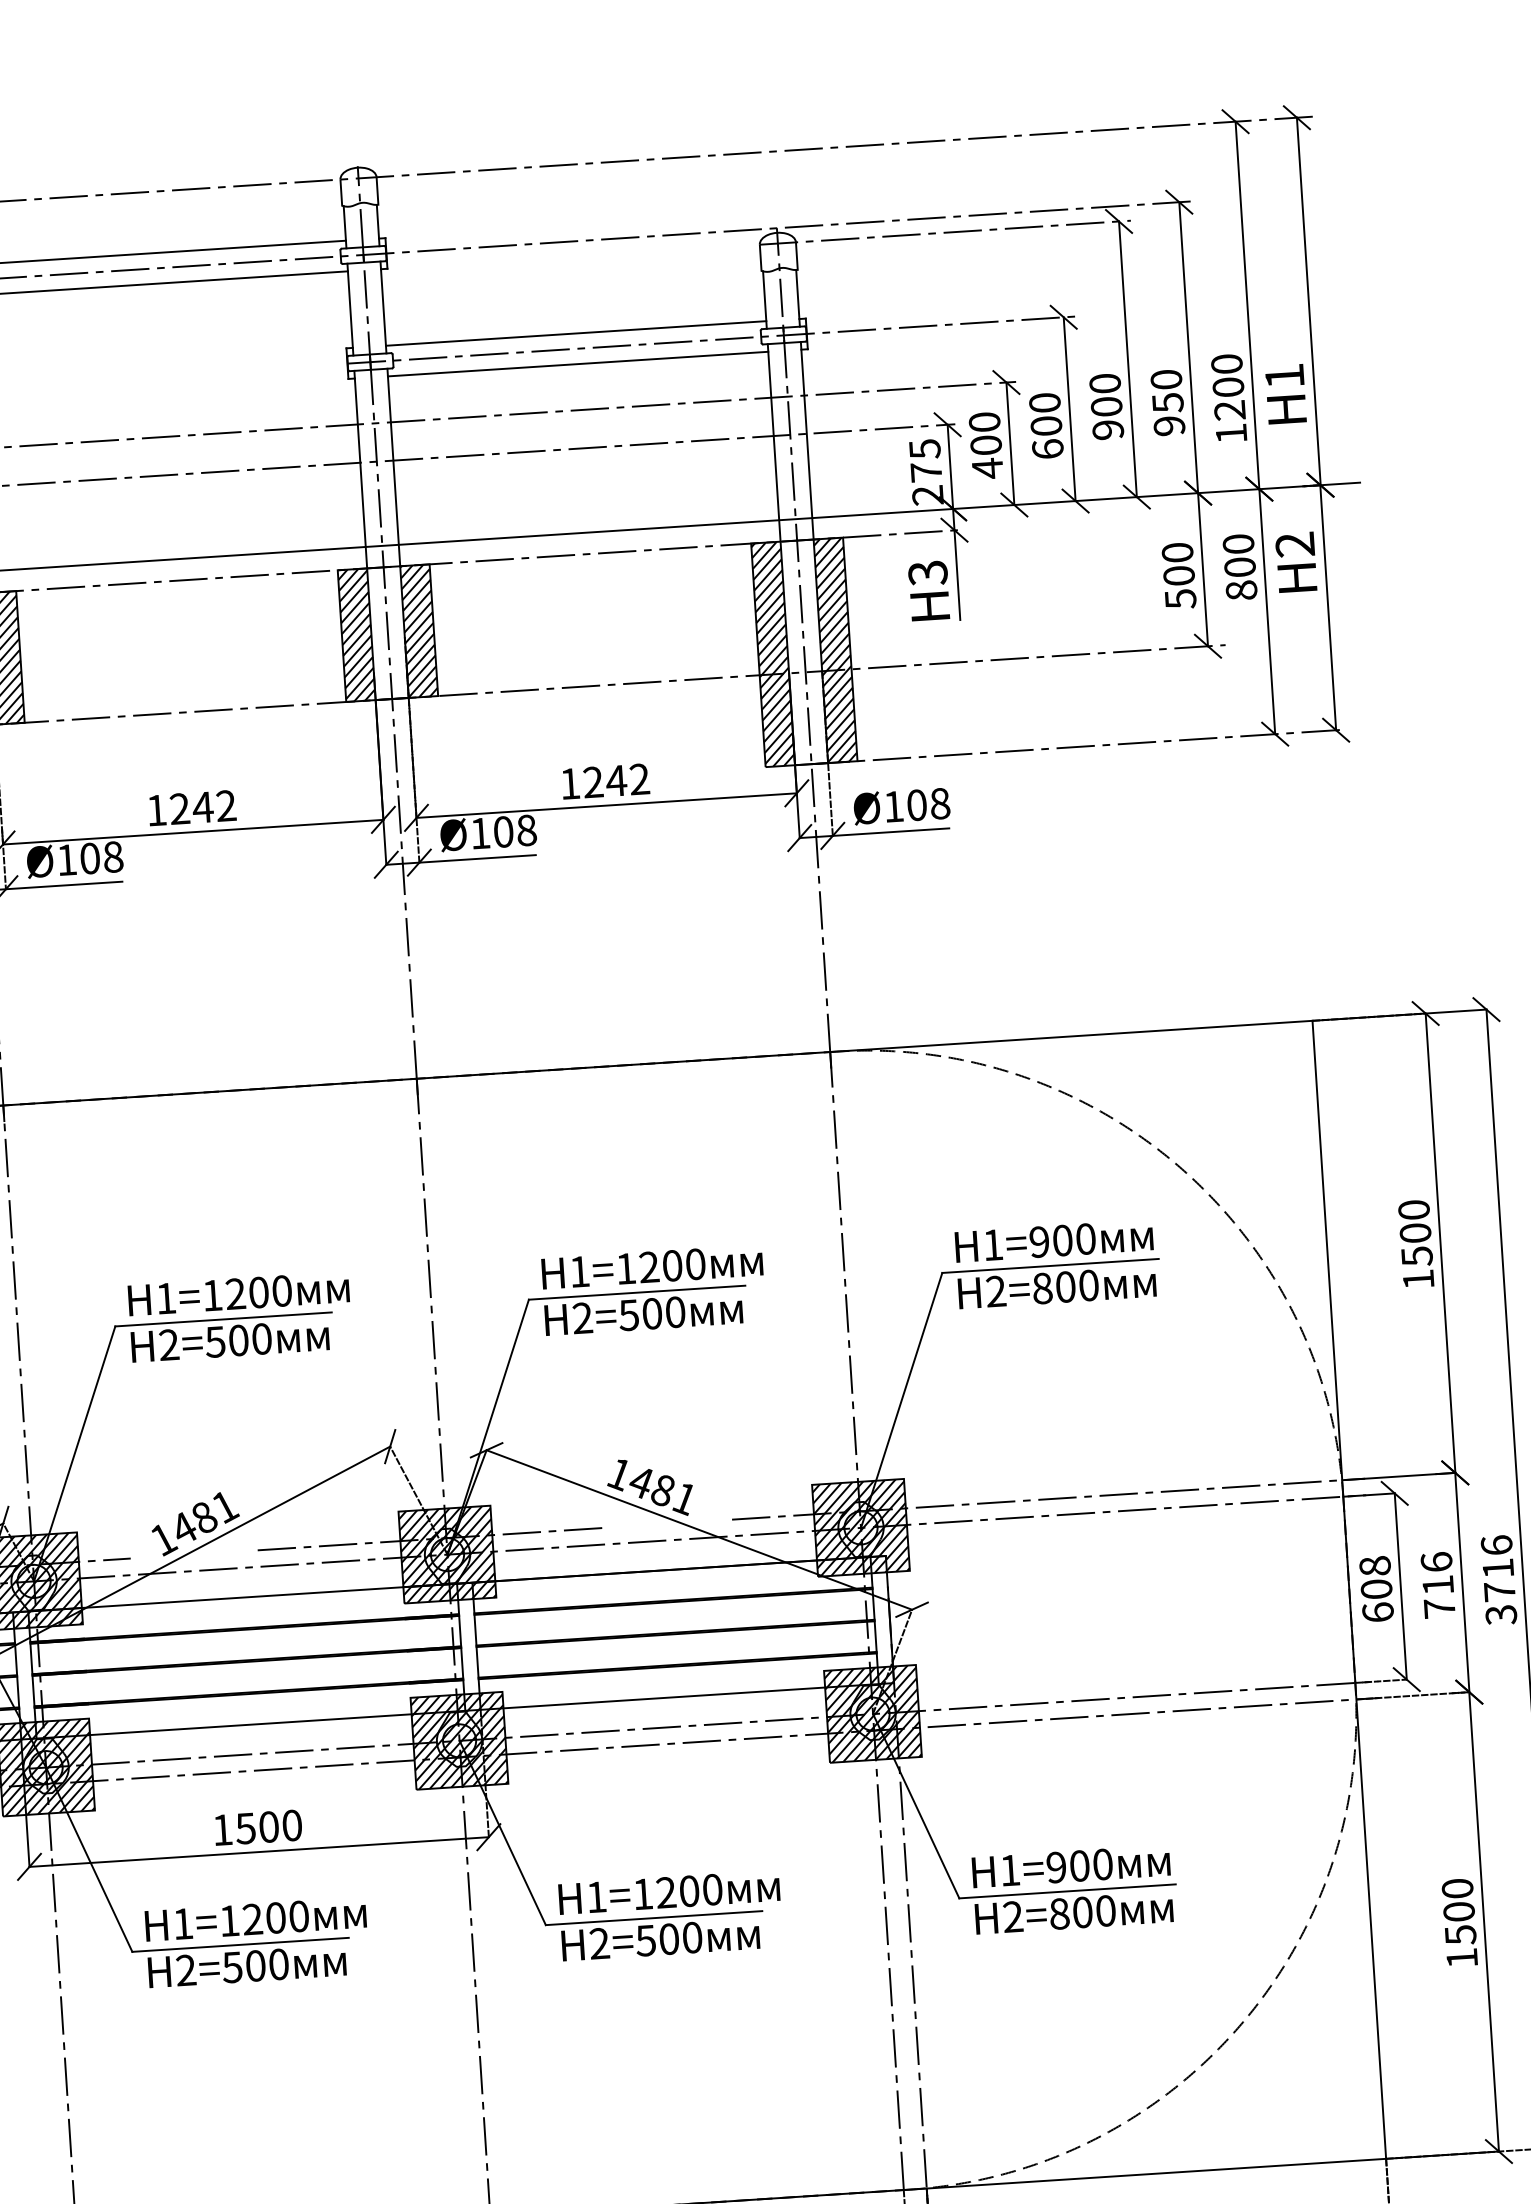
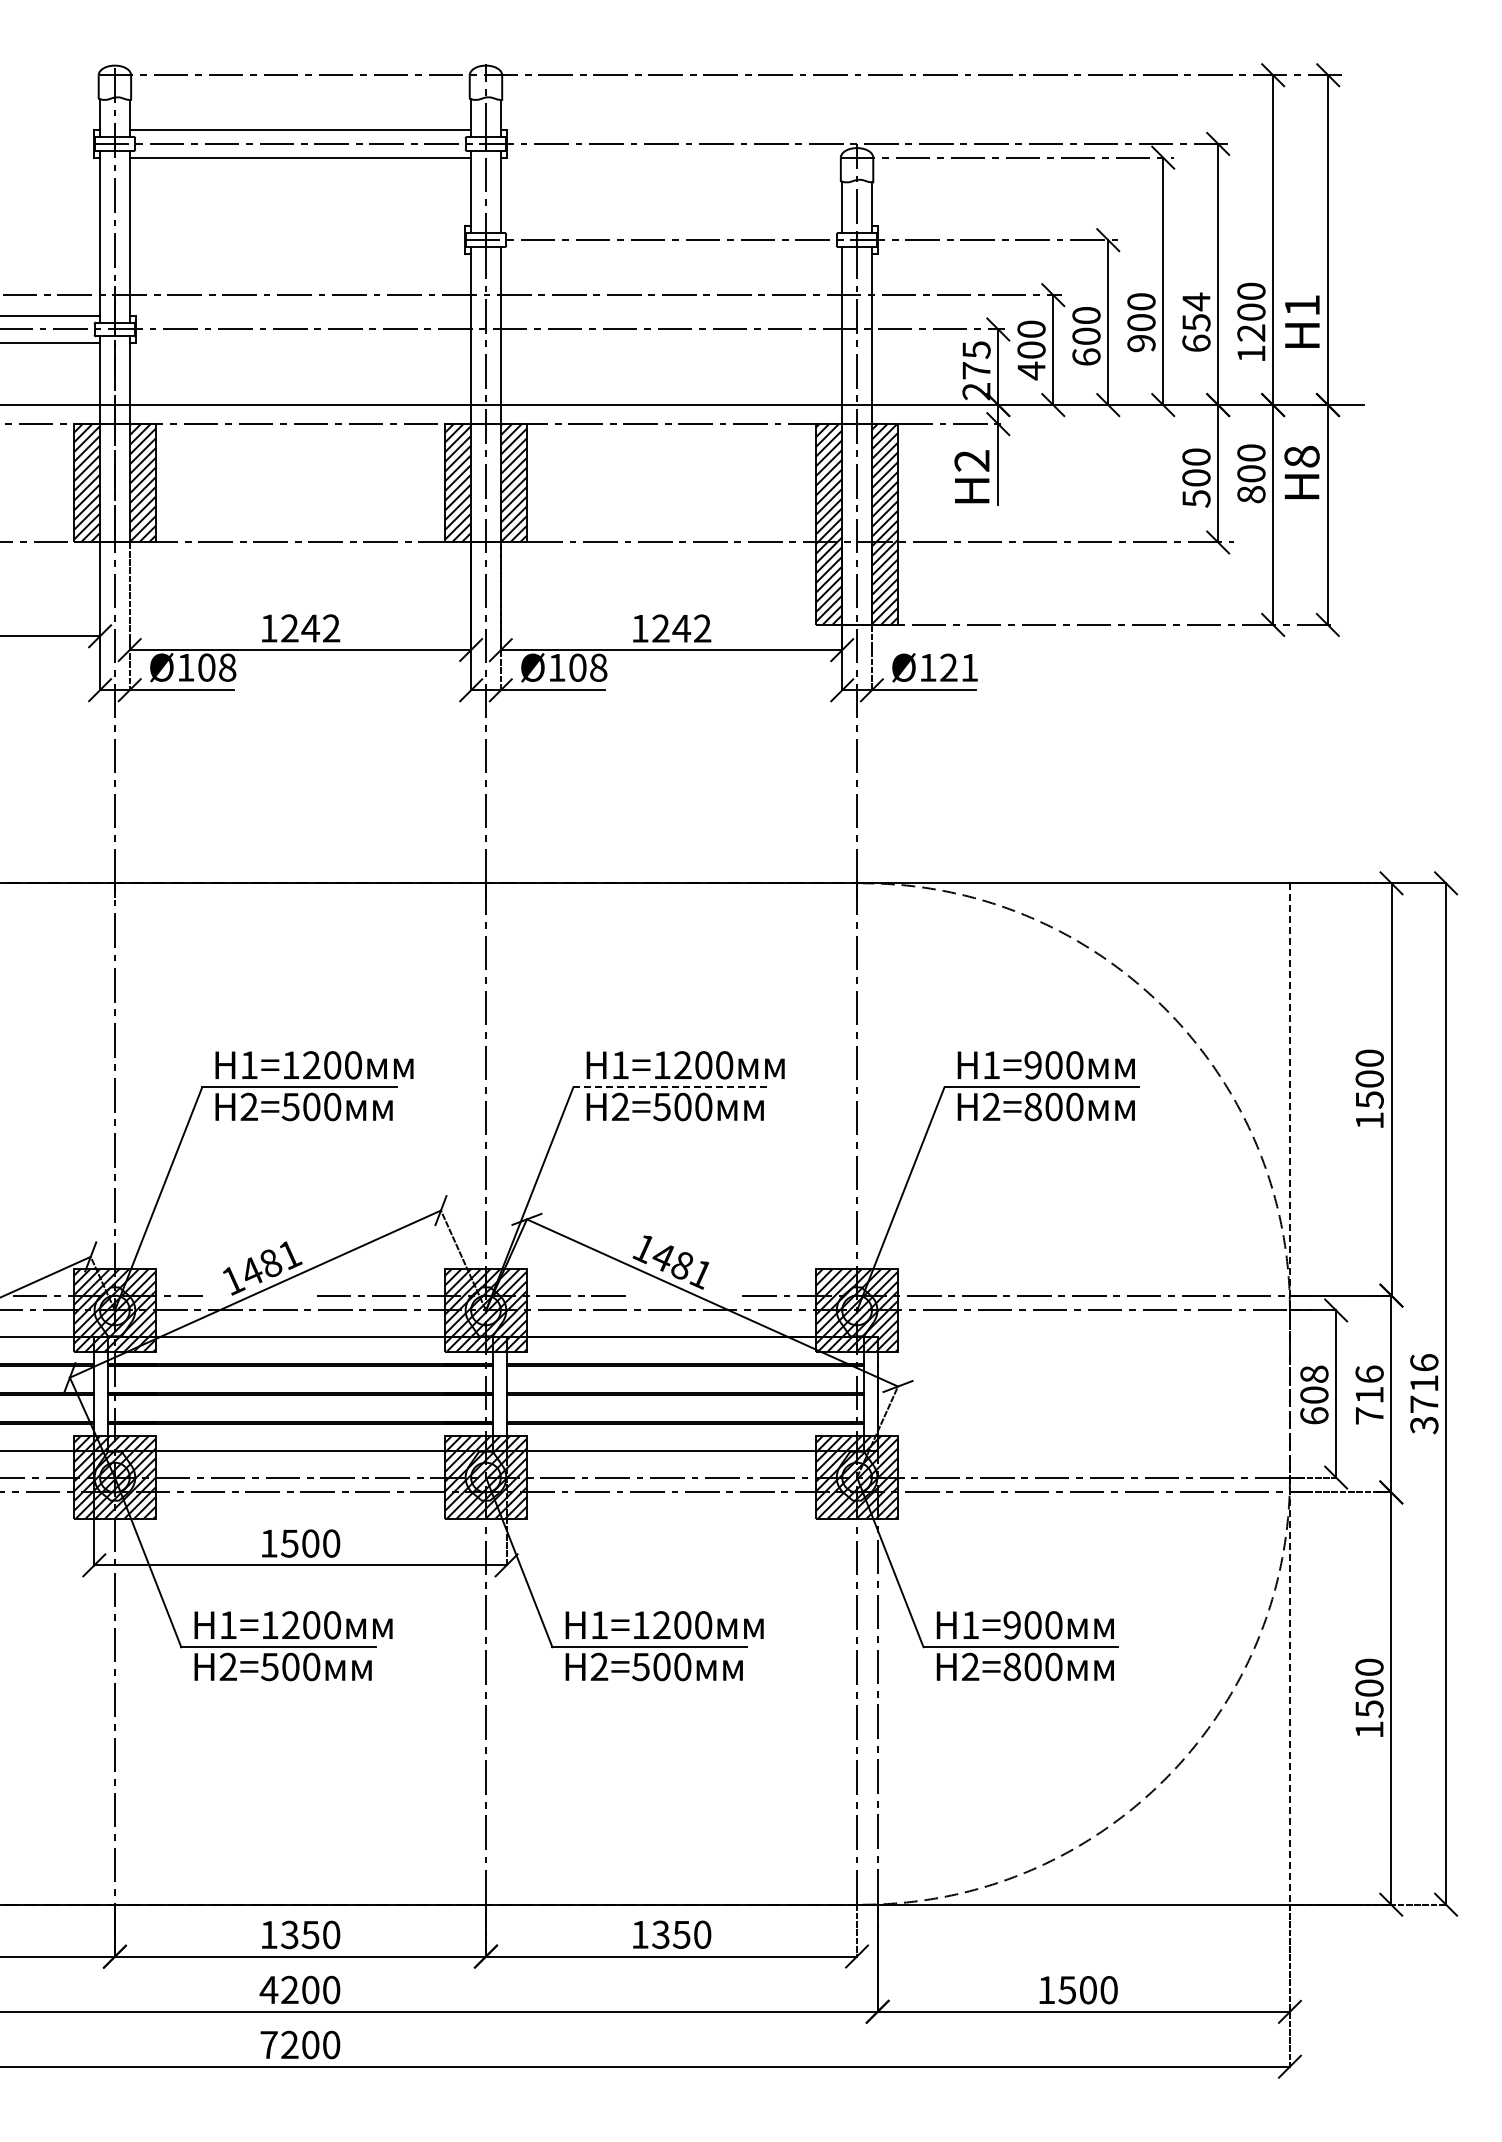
line: (576, 333) -> (671, 226), removed
line: (578, 363) -> (671, 253), removed
text: (1167, 402) -> (1196, 322), 950 -> 654
text: (1294, 544) -> (1301, 456), H2 -> H8
text: (927, 573) -> (971, 461), H3 -> H2
text: (928, 804) -> (959, 667), Ø108 -> Ø121
line: (638, 1292) -> (671, 1087), solid -> dashed
line: (1348, 1590) -> (1289, 1394), solid -> dashed

